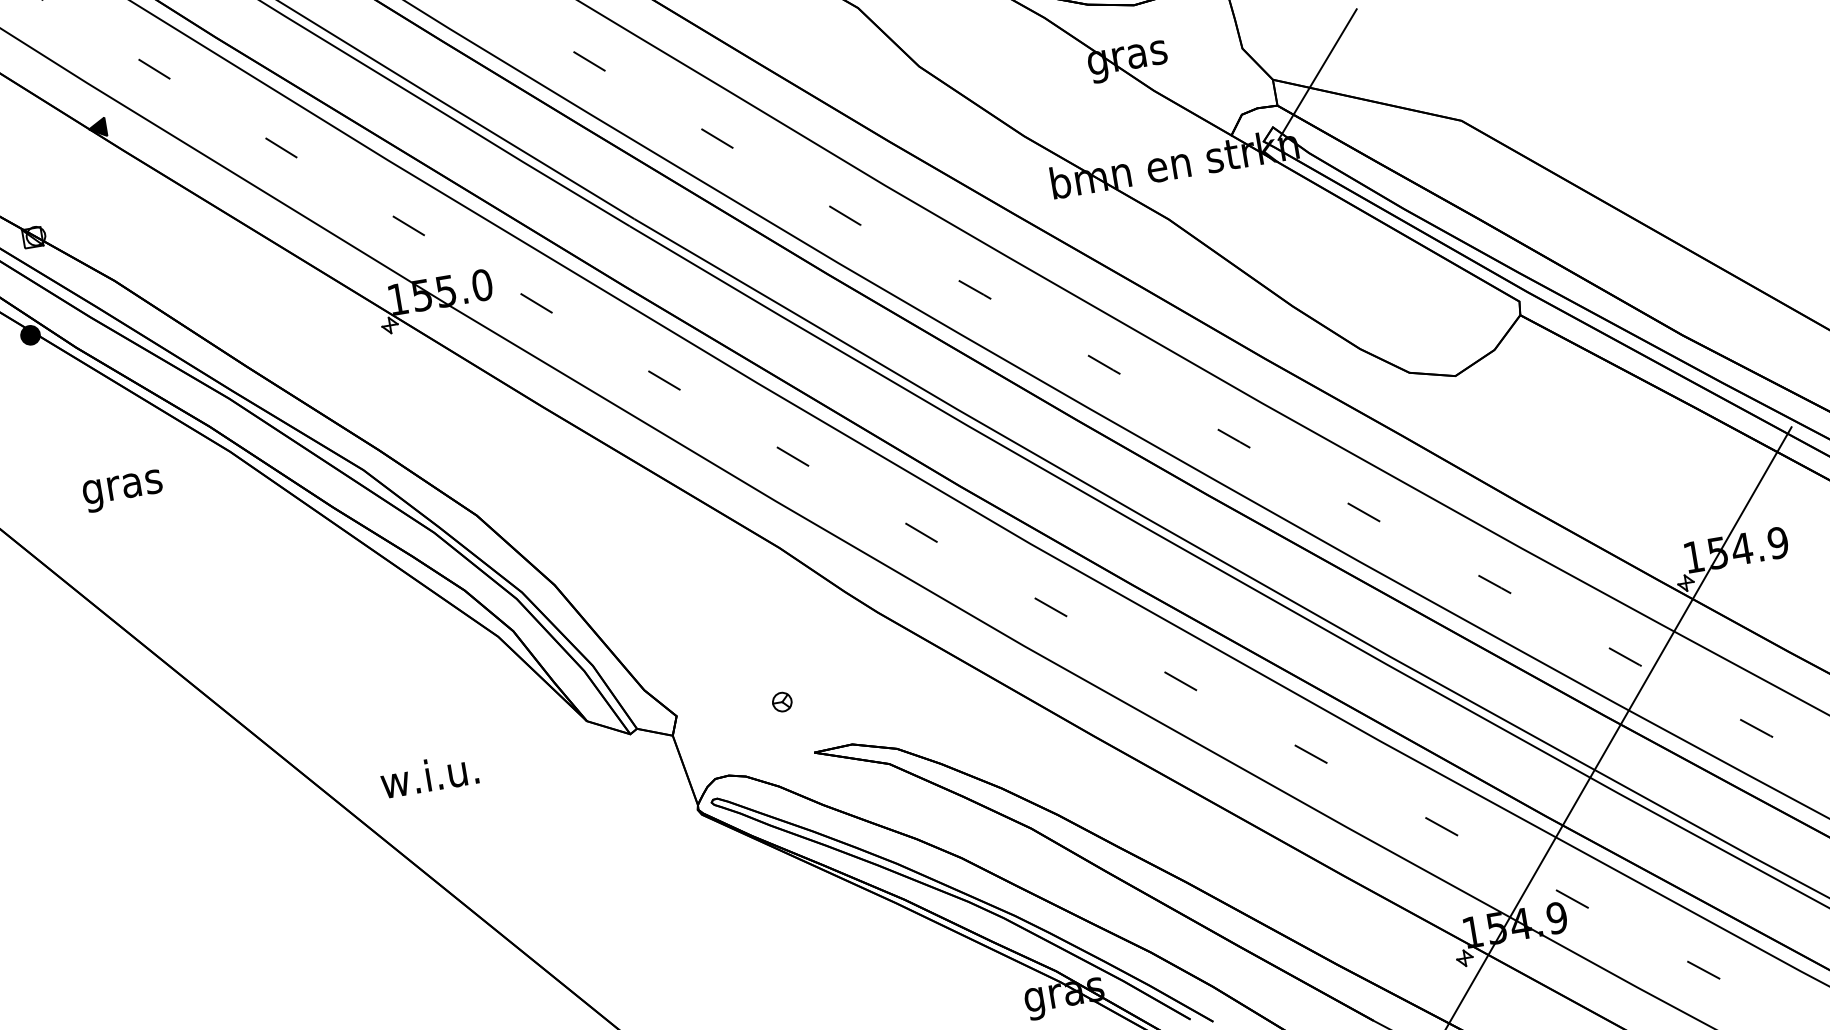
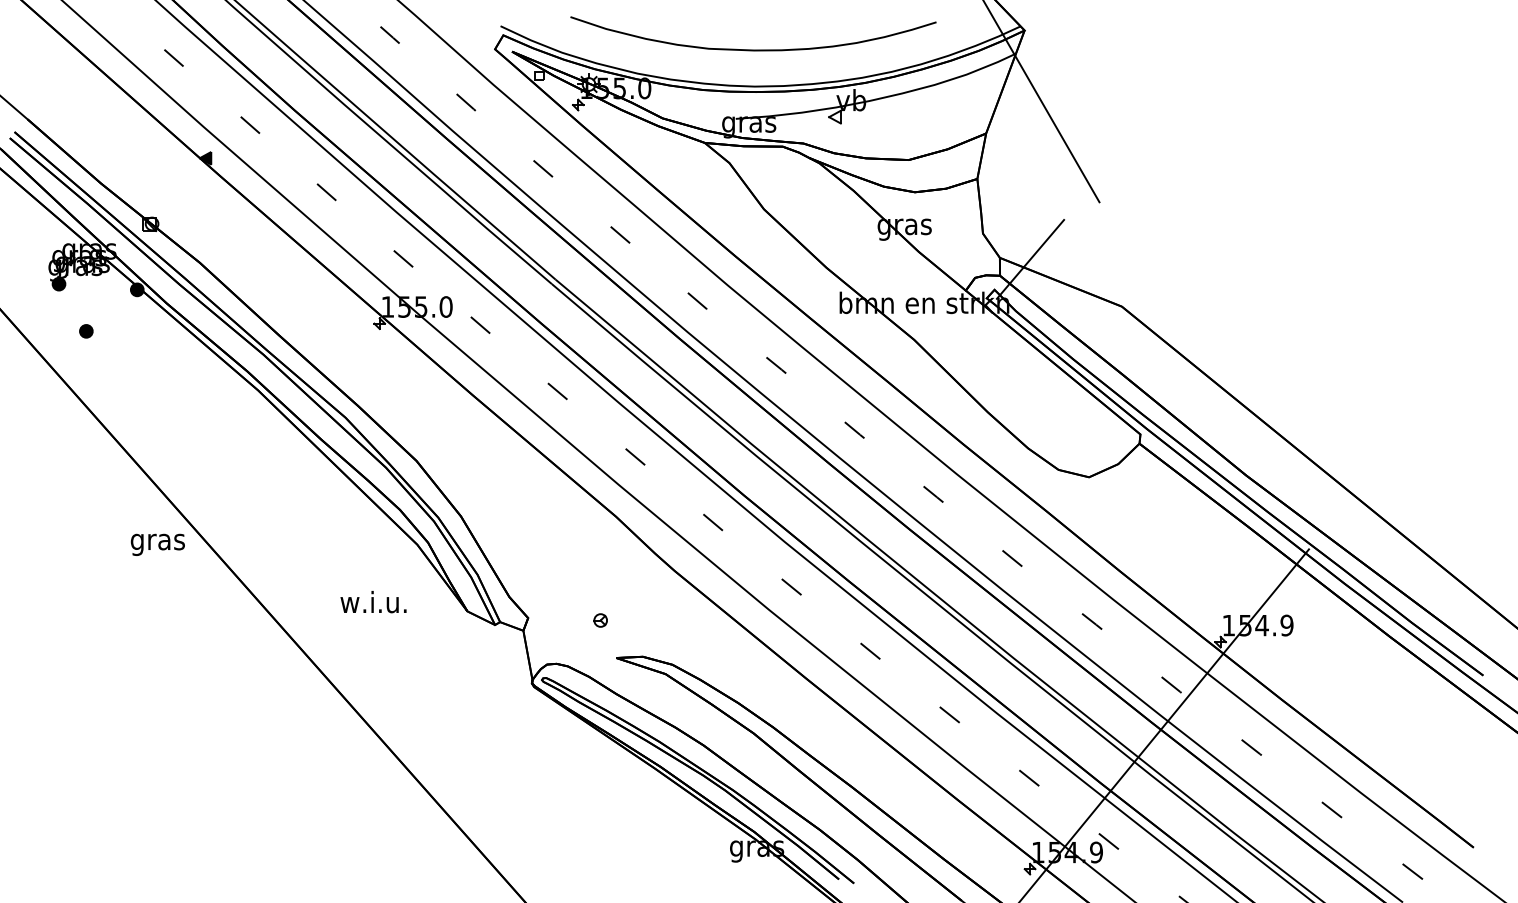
text: (122, 490) -> (157, 544), moved
text: (429, 776) -> (373, 602), moved

